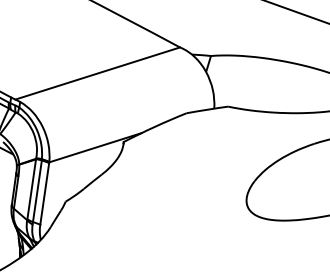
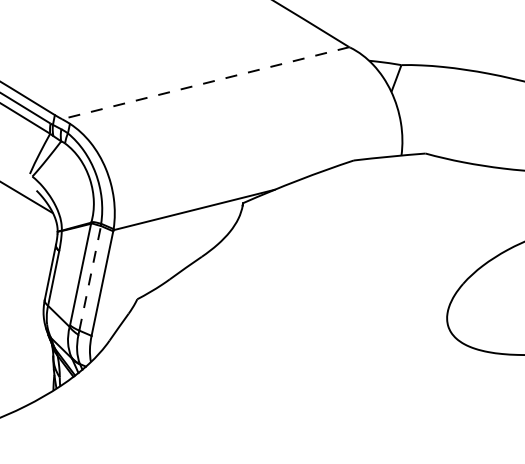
line: (97, 73) -> (205, 83), solid -> dashed
line: (37, 190) -> (90, 277), solid -> dashed

